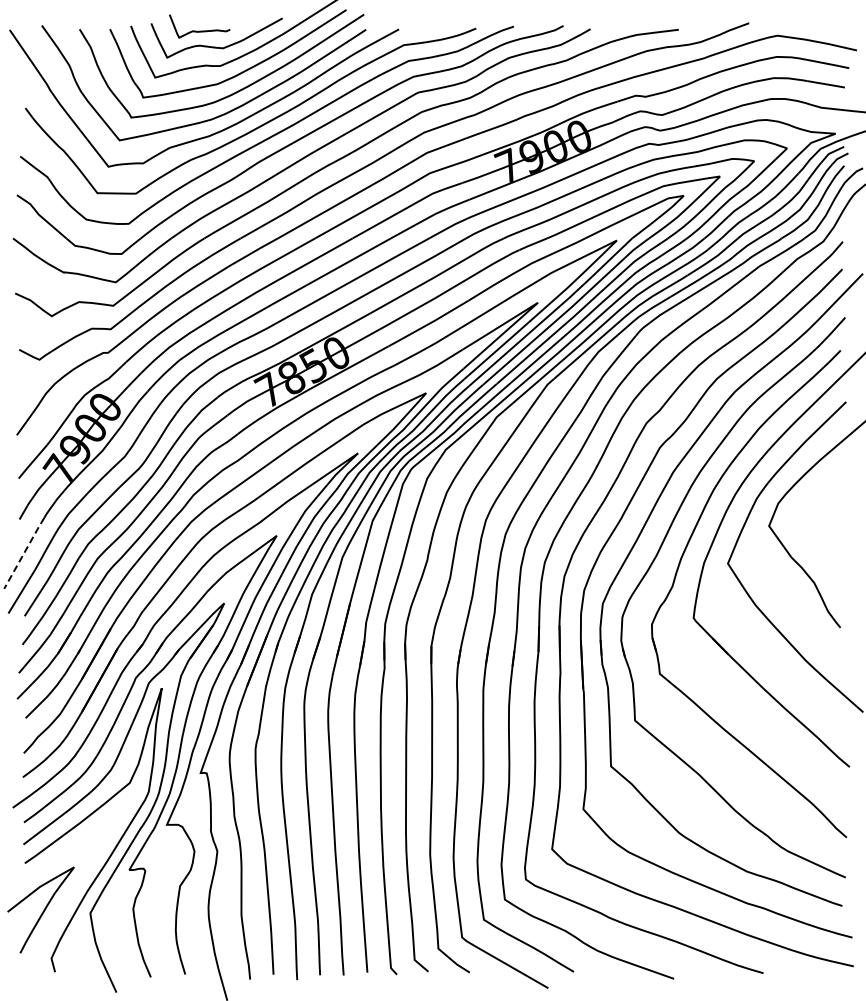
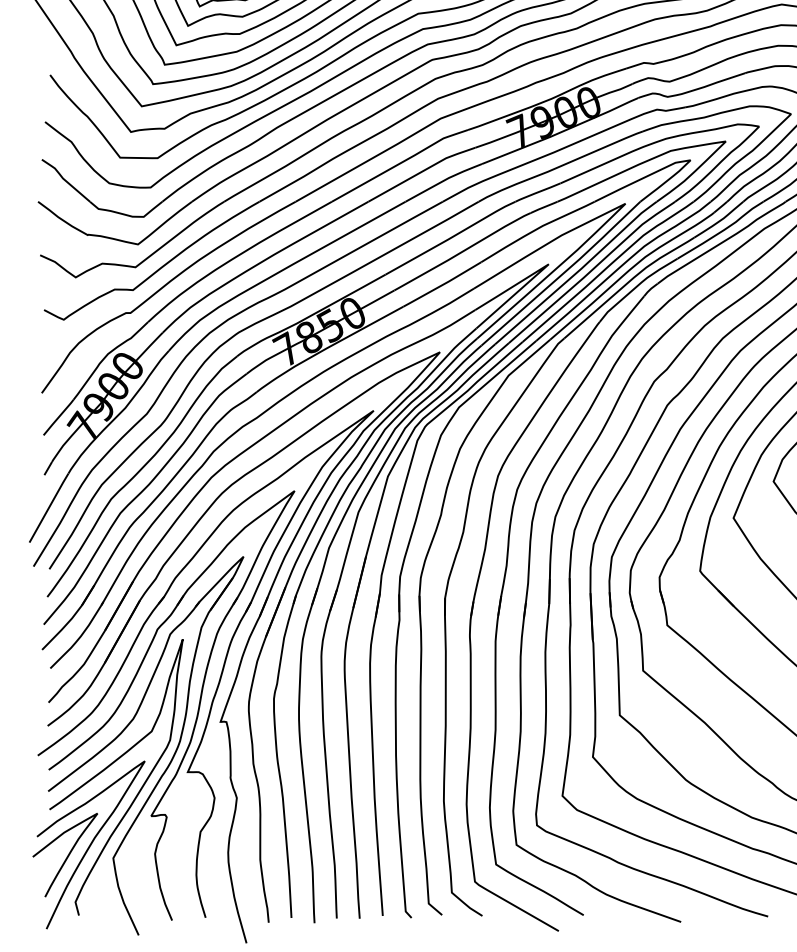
line: (24, 553) -> (49, 508), dashed -> solid
curve: (67, 899) -> (91, 844), added

